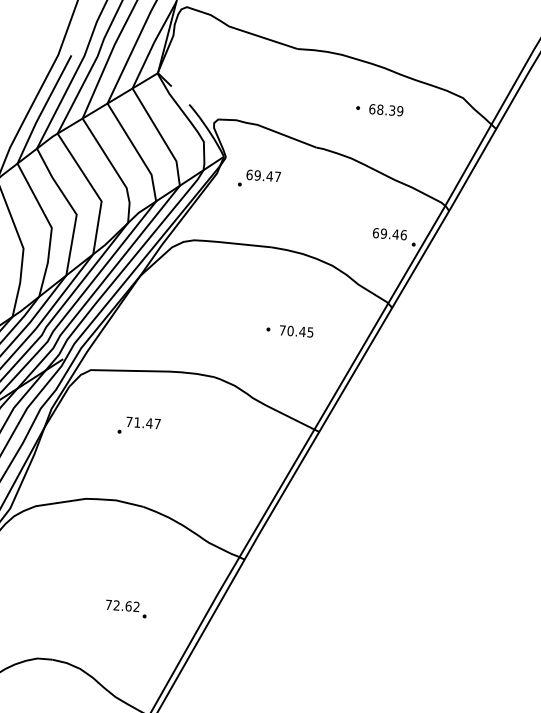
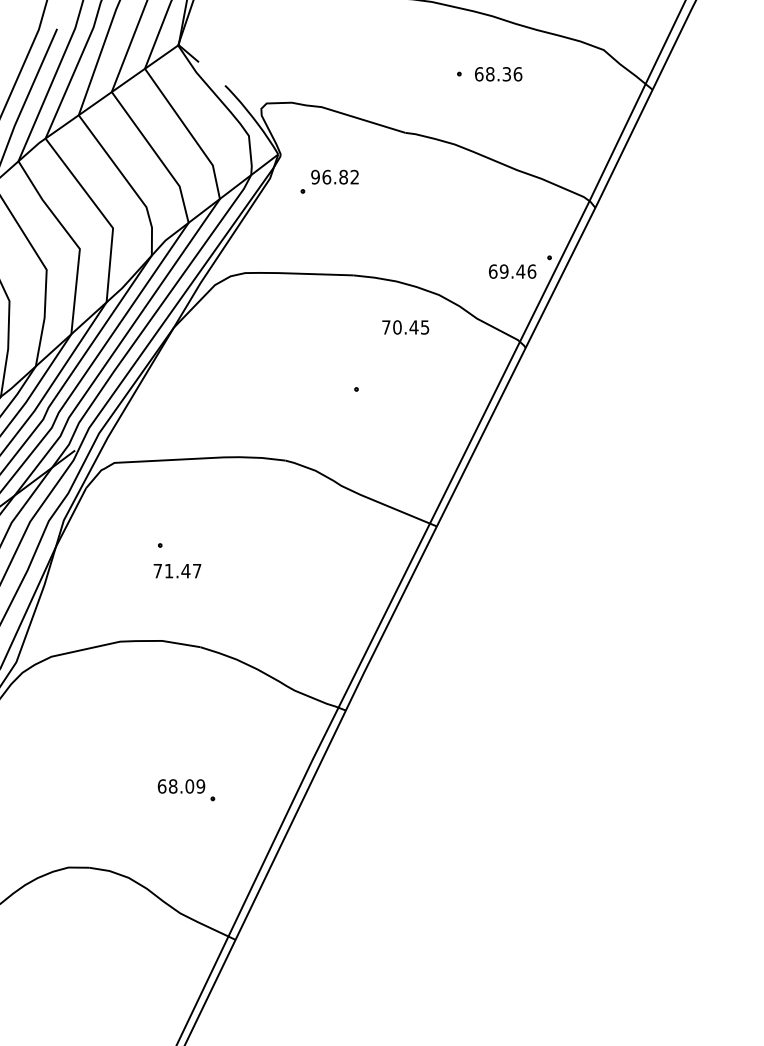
text: (399, 111) -> (517, 74), 68.39 -> 68.36
text: (263, 175) -> (334, 176), 69.47 -> 96.82
text: (389, 234) -> (512, 271), moved
text: (296, 331) -> (405, 327), moved
text: (143, 423) -> (177, 571), moved
text: (122, 605) -> (181, 786), 72.62 -> 68.09

